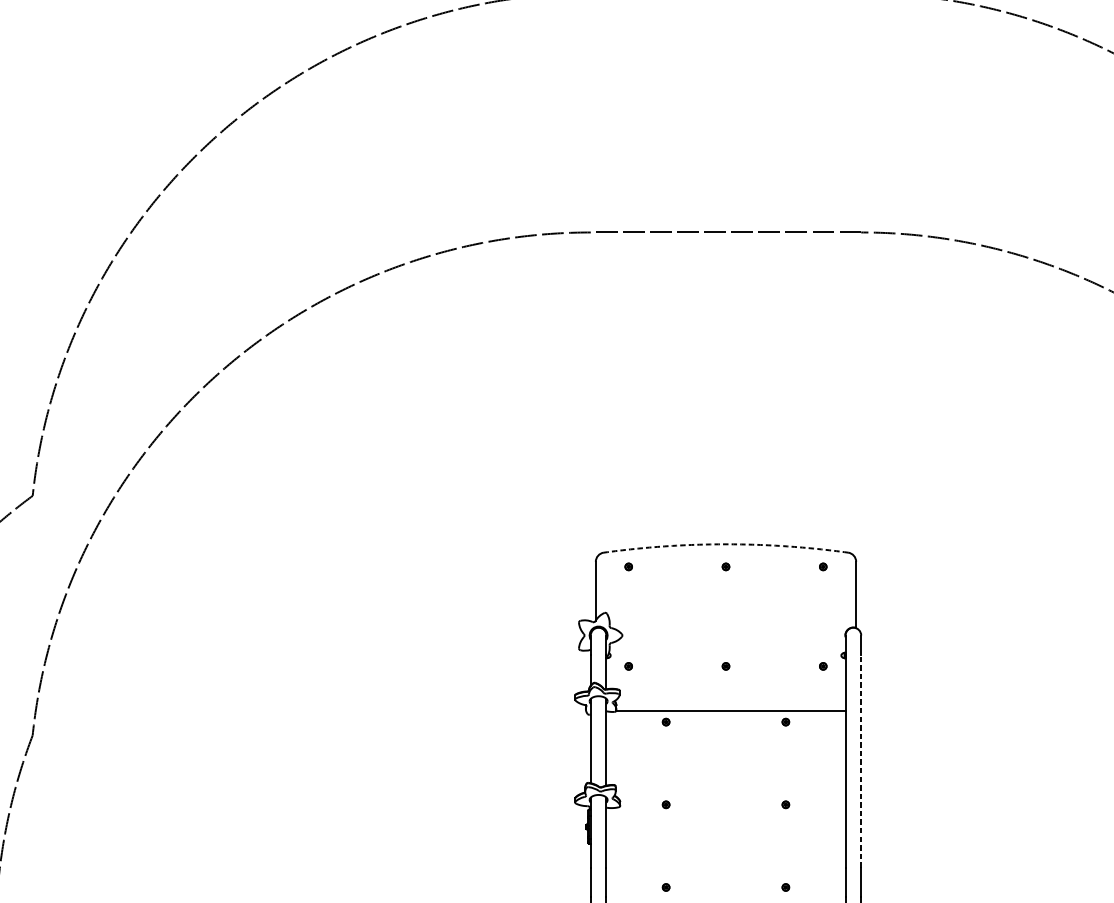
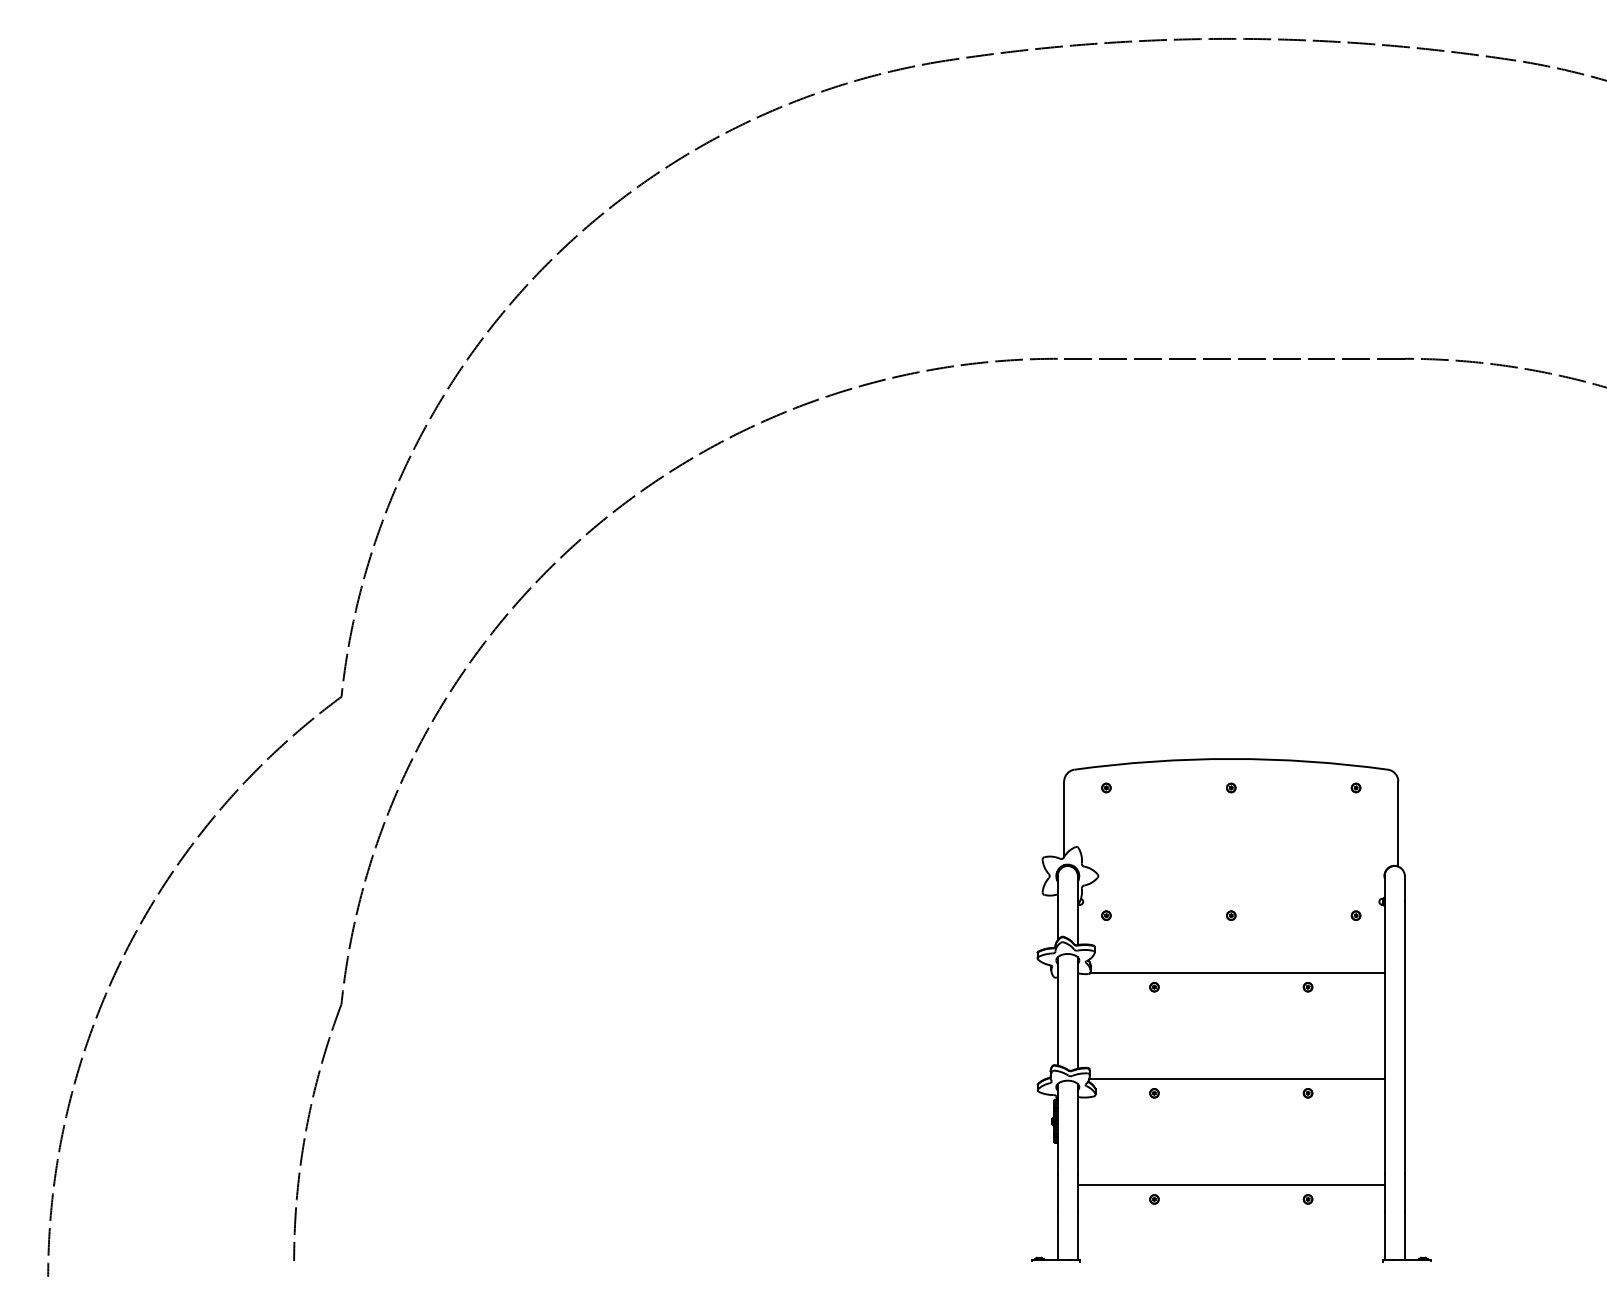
arc: (726, 544) -> (1231, 759), dashed -> solid
line: (860, 761) -> (1404, 1037), dashed -> solid
line: (730, 793) -> (1236, 1078), added
line: (725, 876) -> (1230, 1185), added

